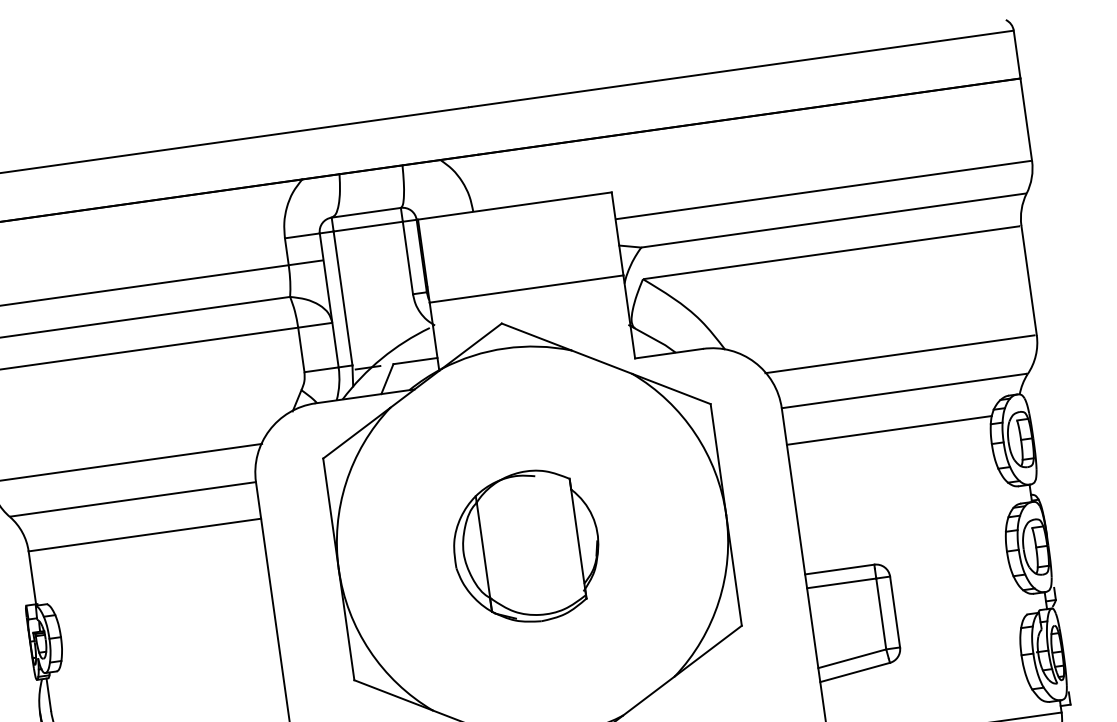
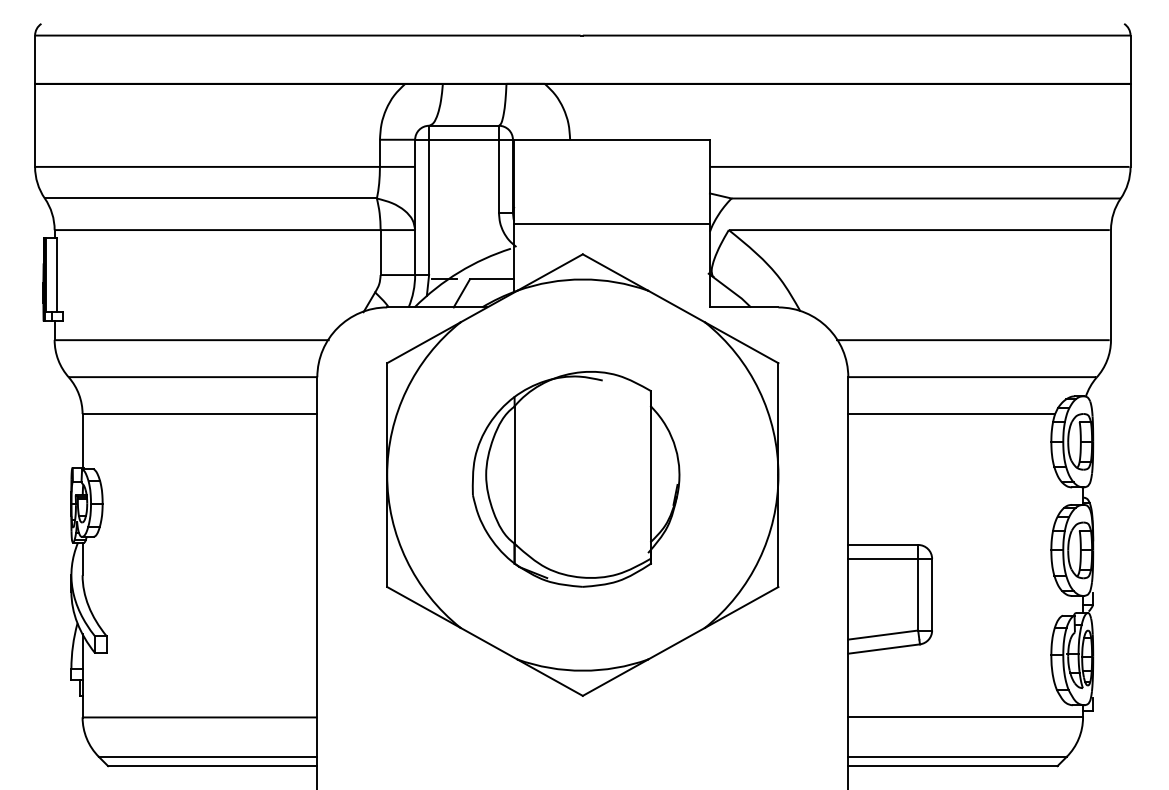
part: (525, 547) -> (575, 479), size x1.43

